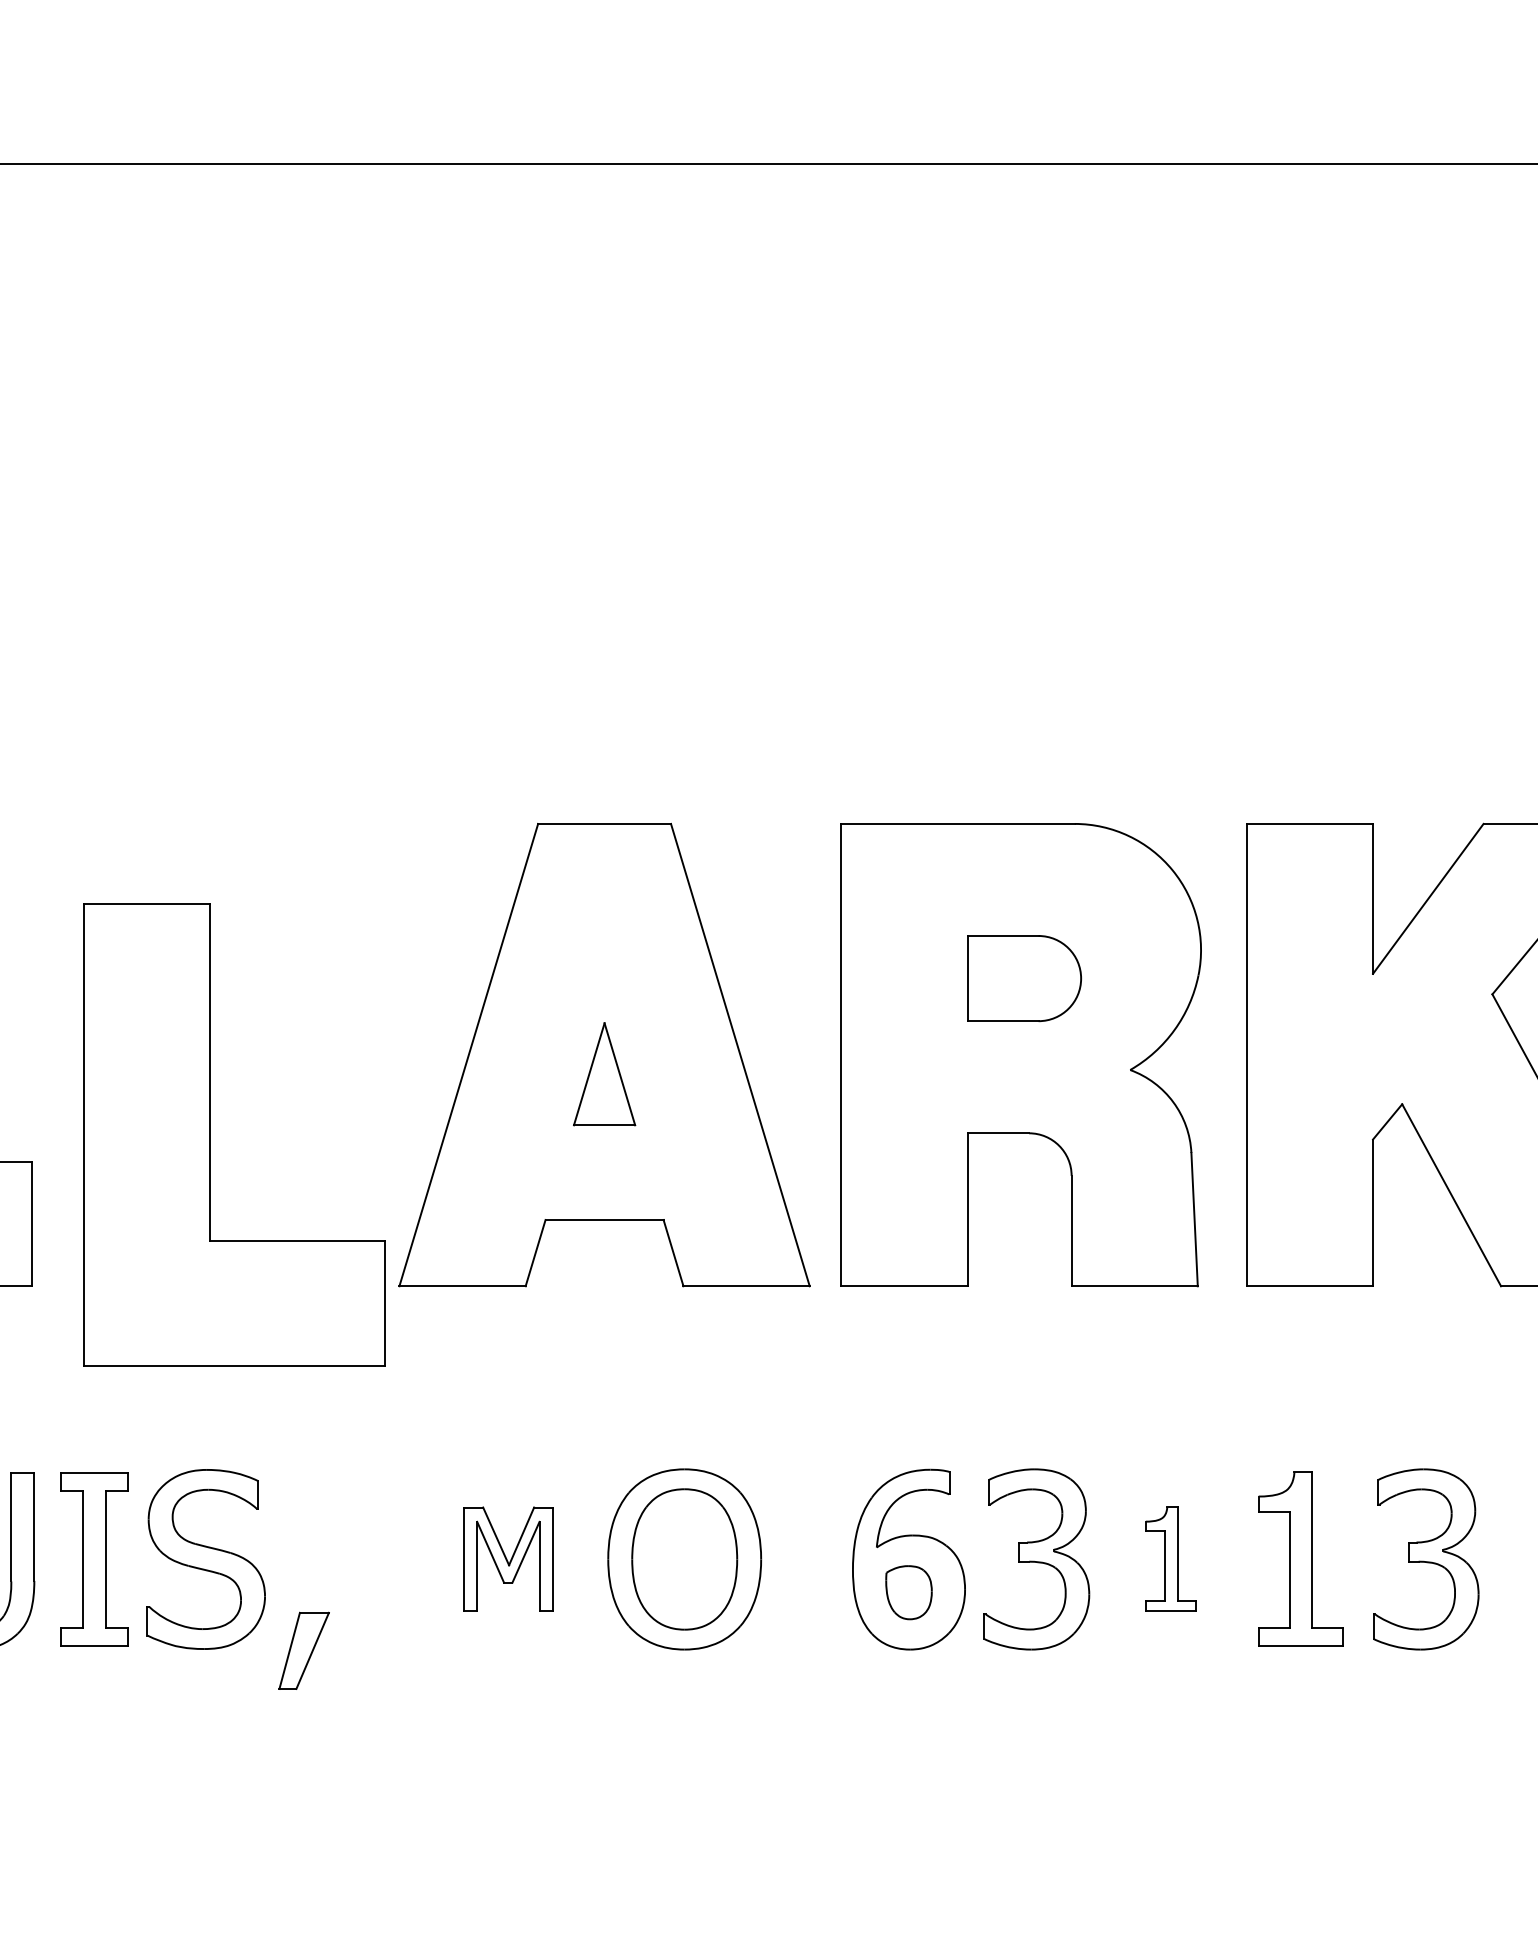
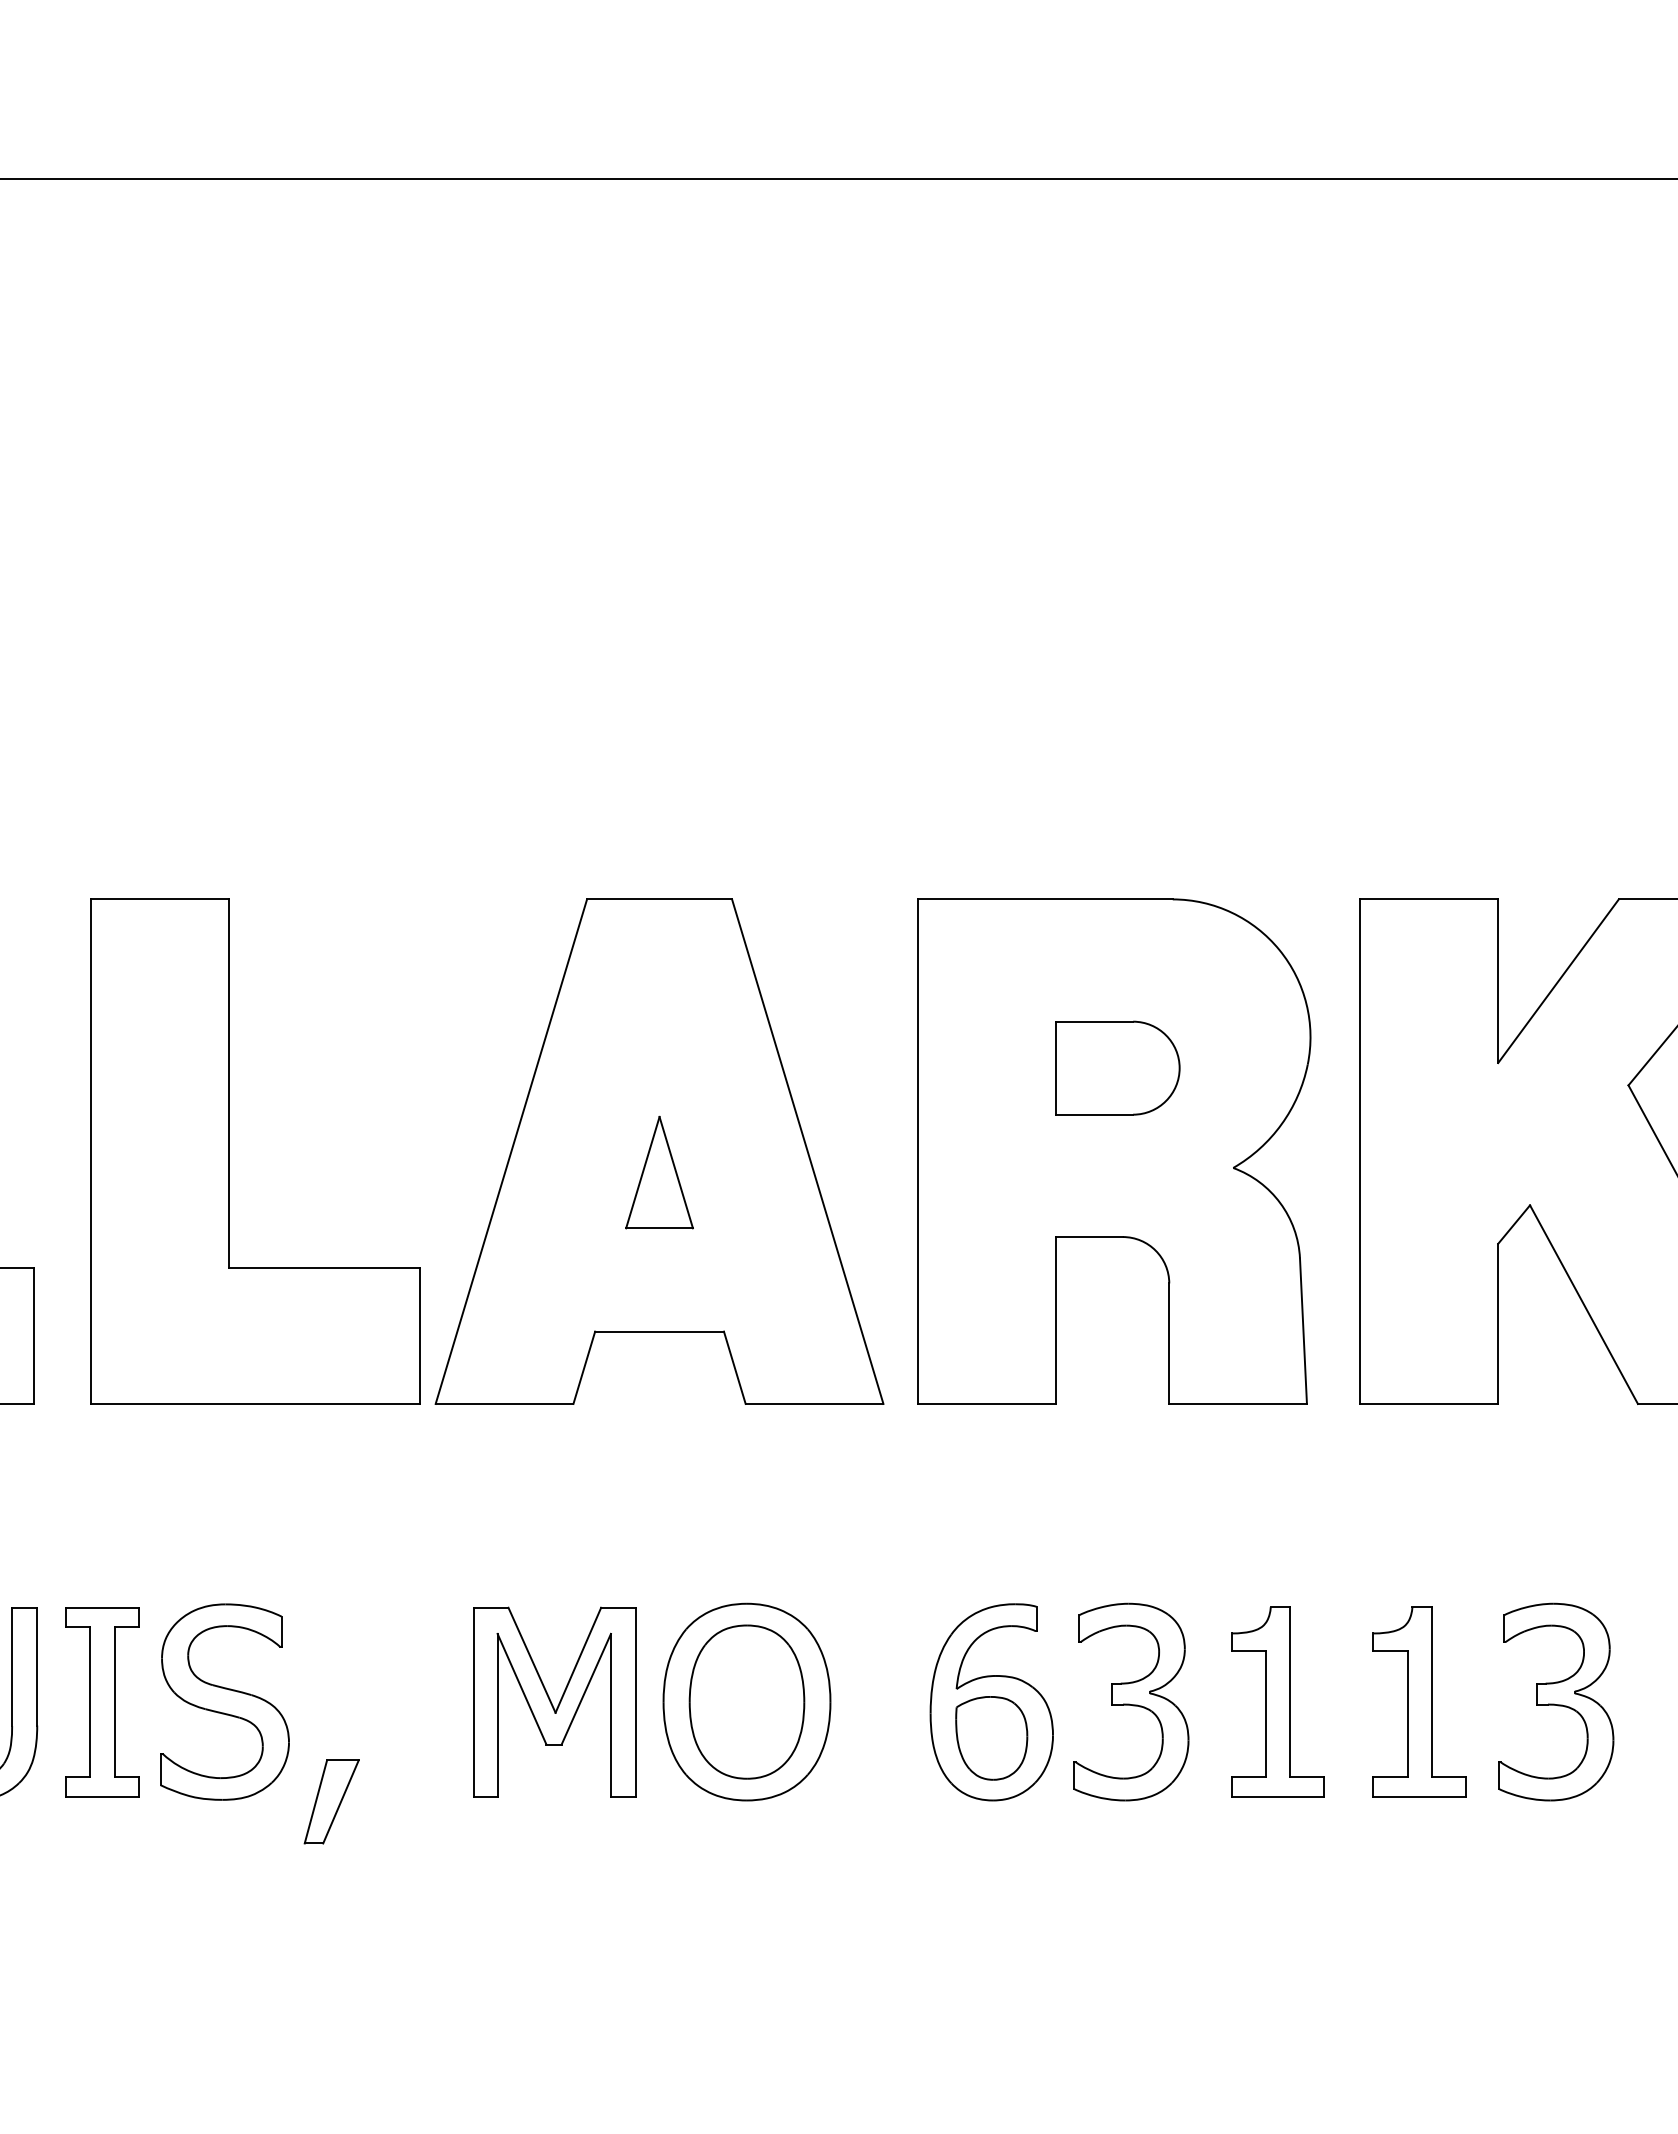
part: (210, 1134) -> (229, 1151), moved
part: (508, 1558) -> (554, 1701), size x1.67
part: (1170, 1558) -> (1277, 1701), size x1.67
part: (908, 1592) -> (991, 1738), size x1.43

